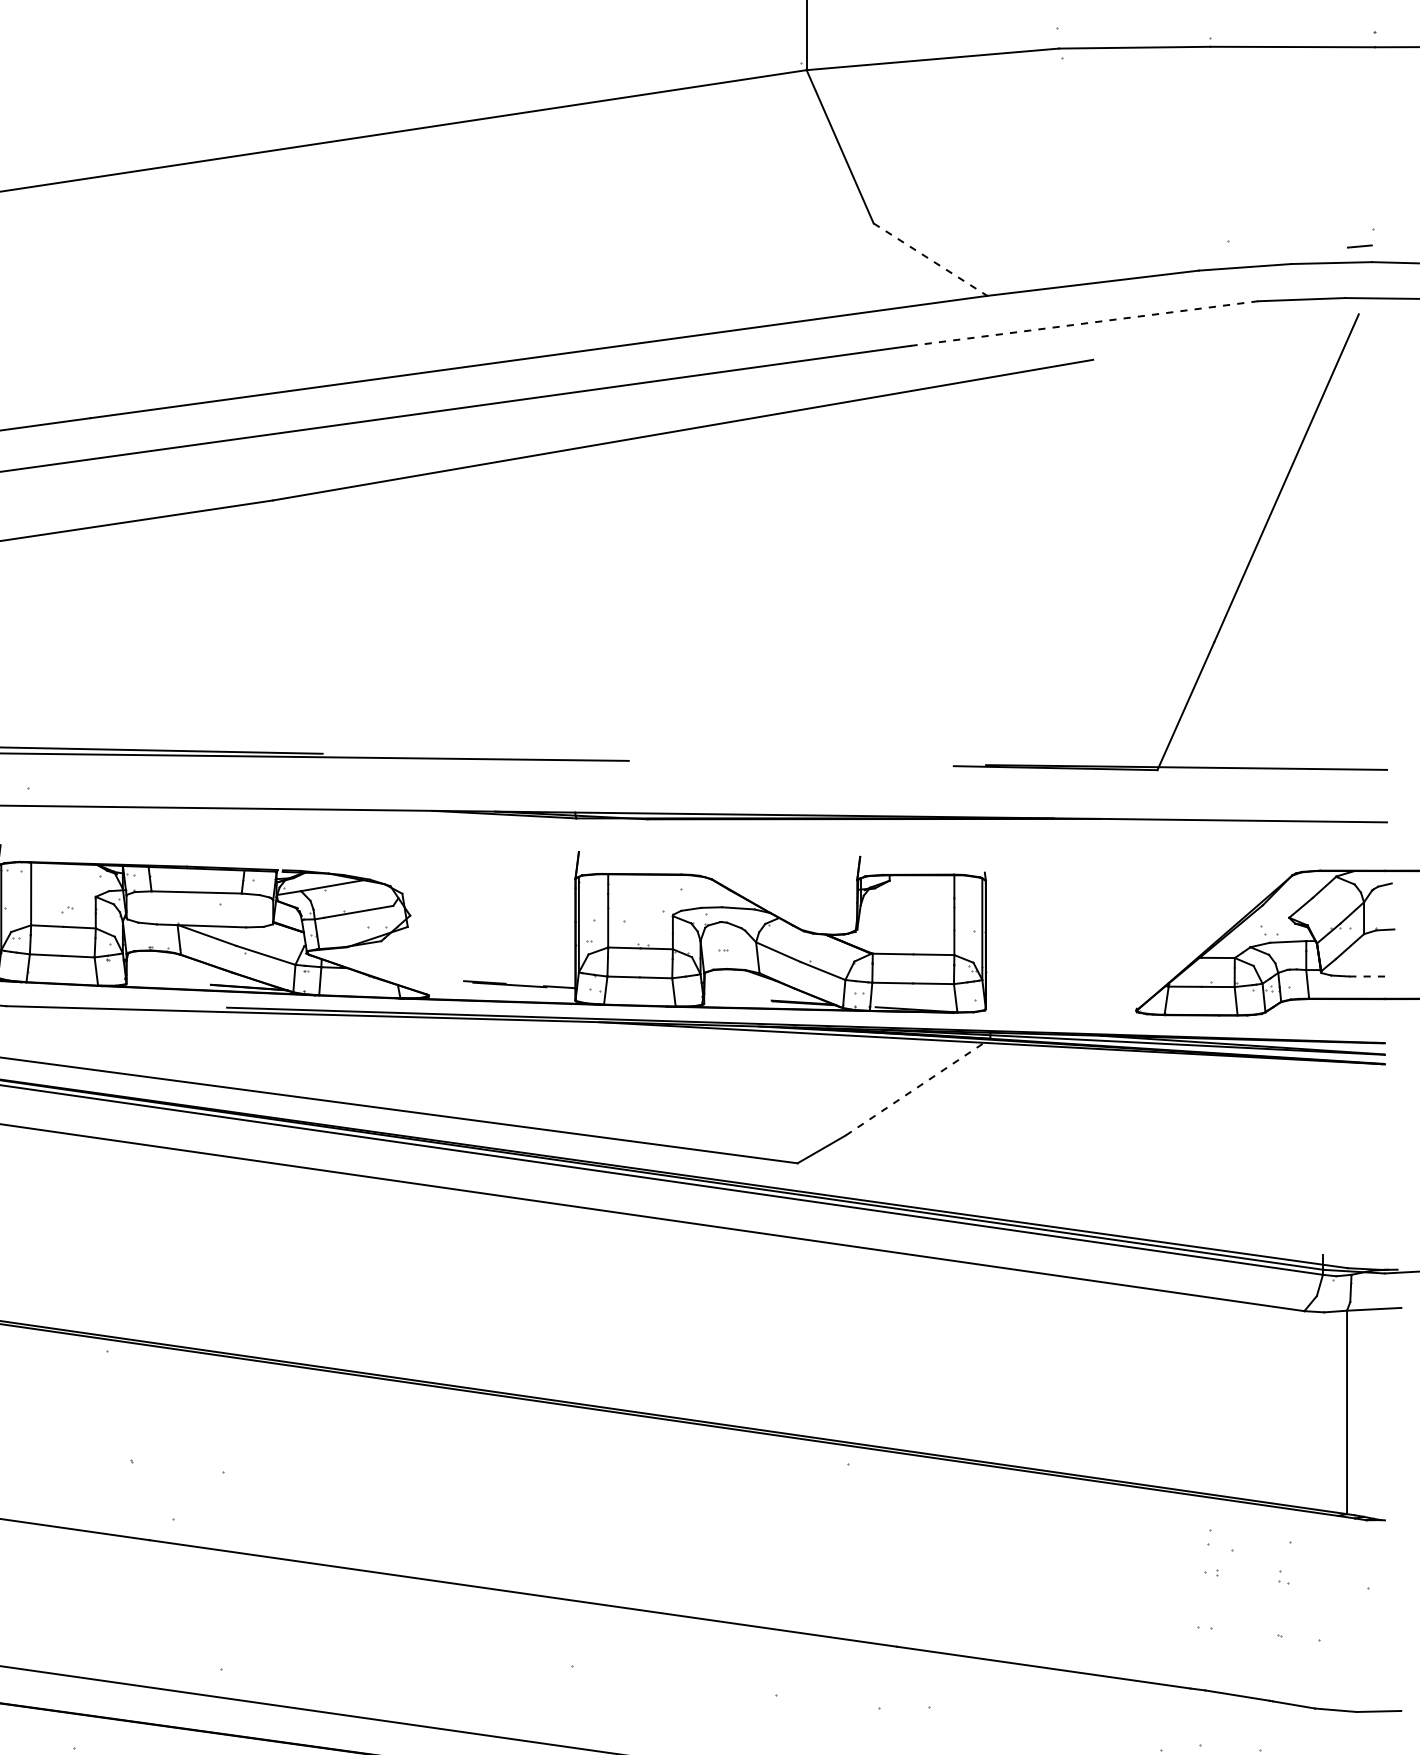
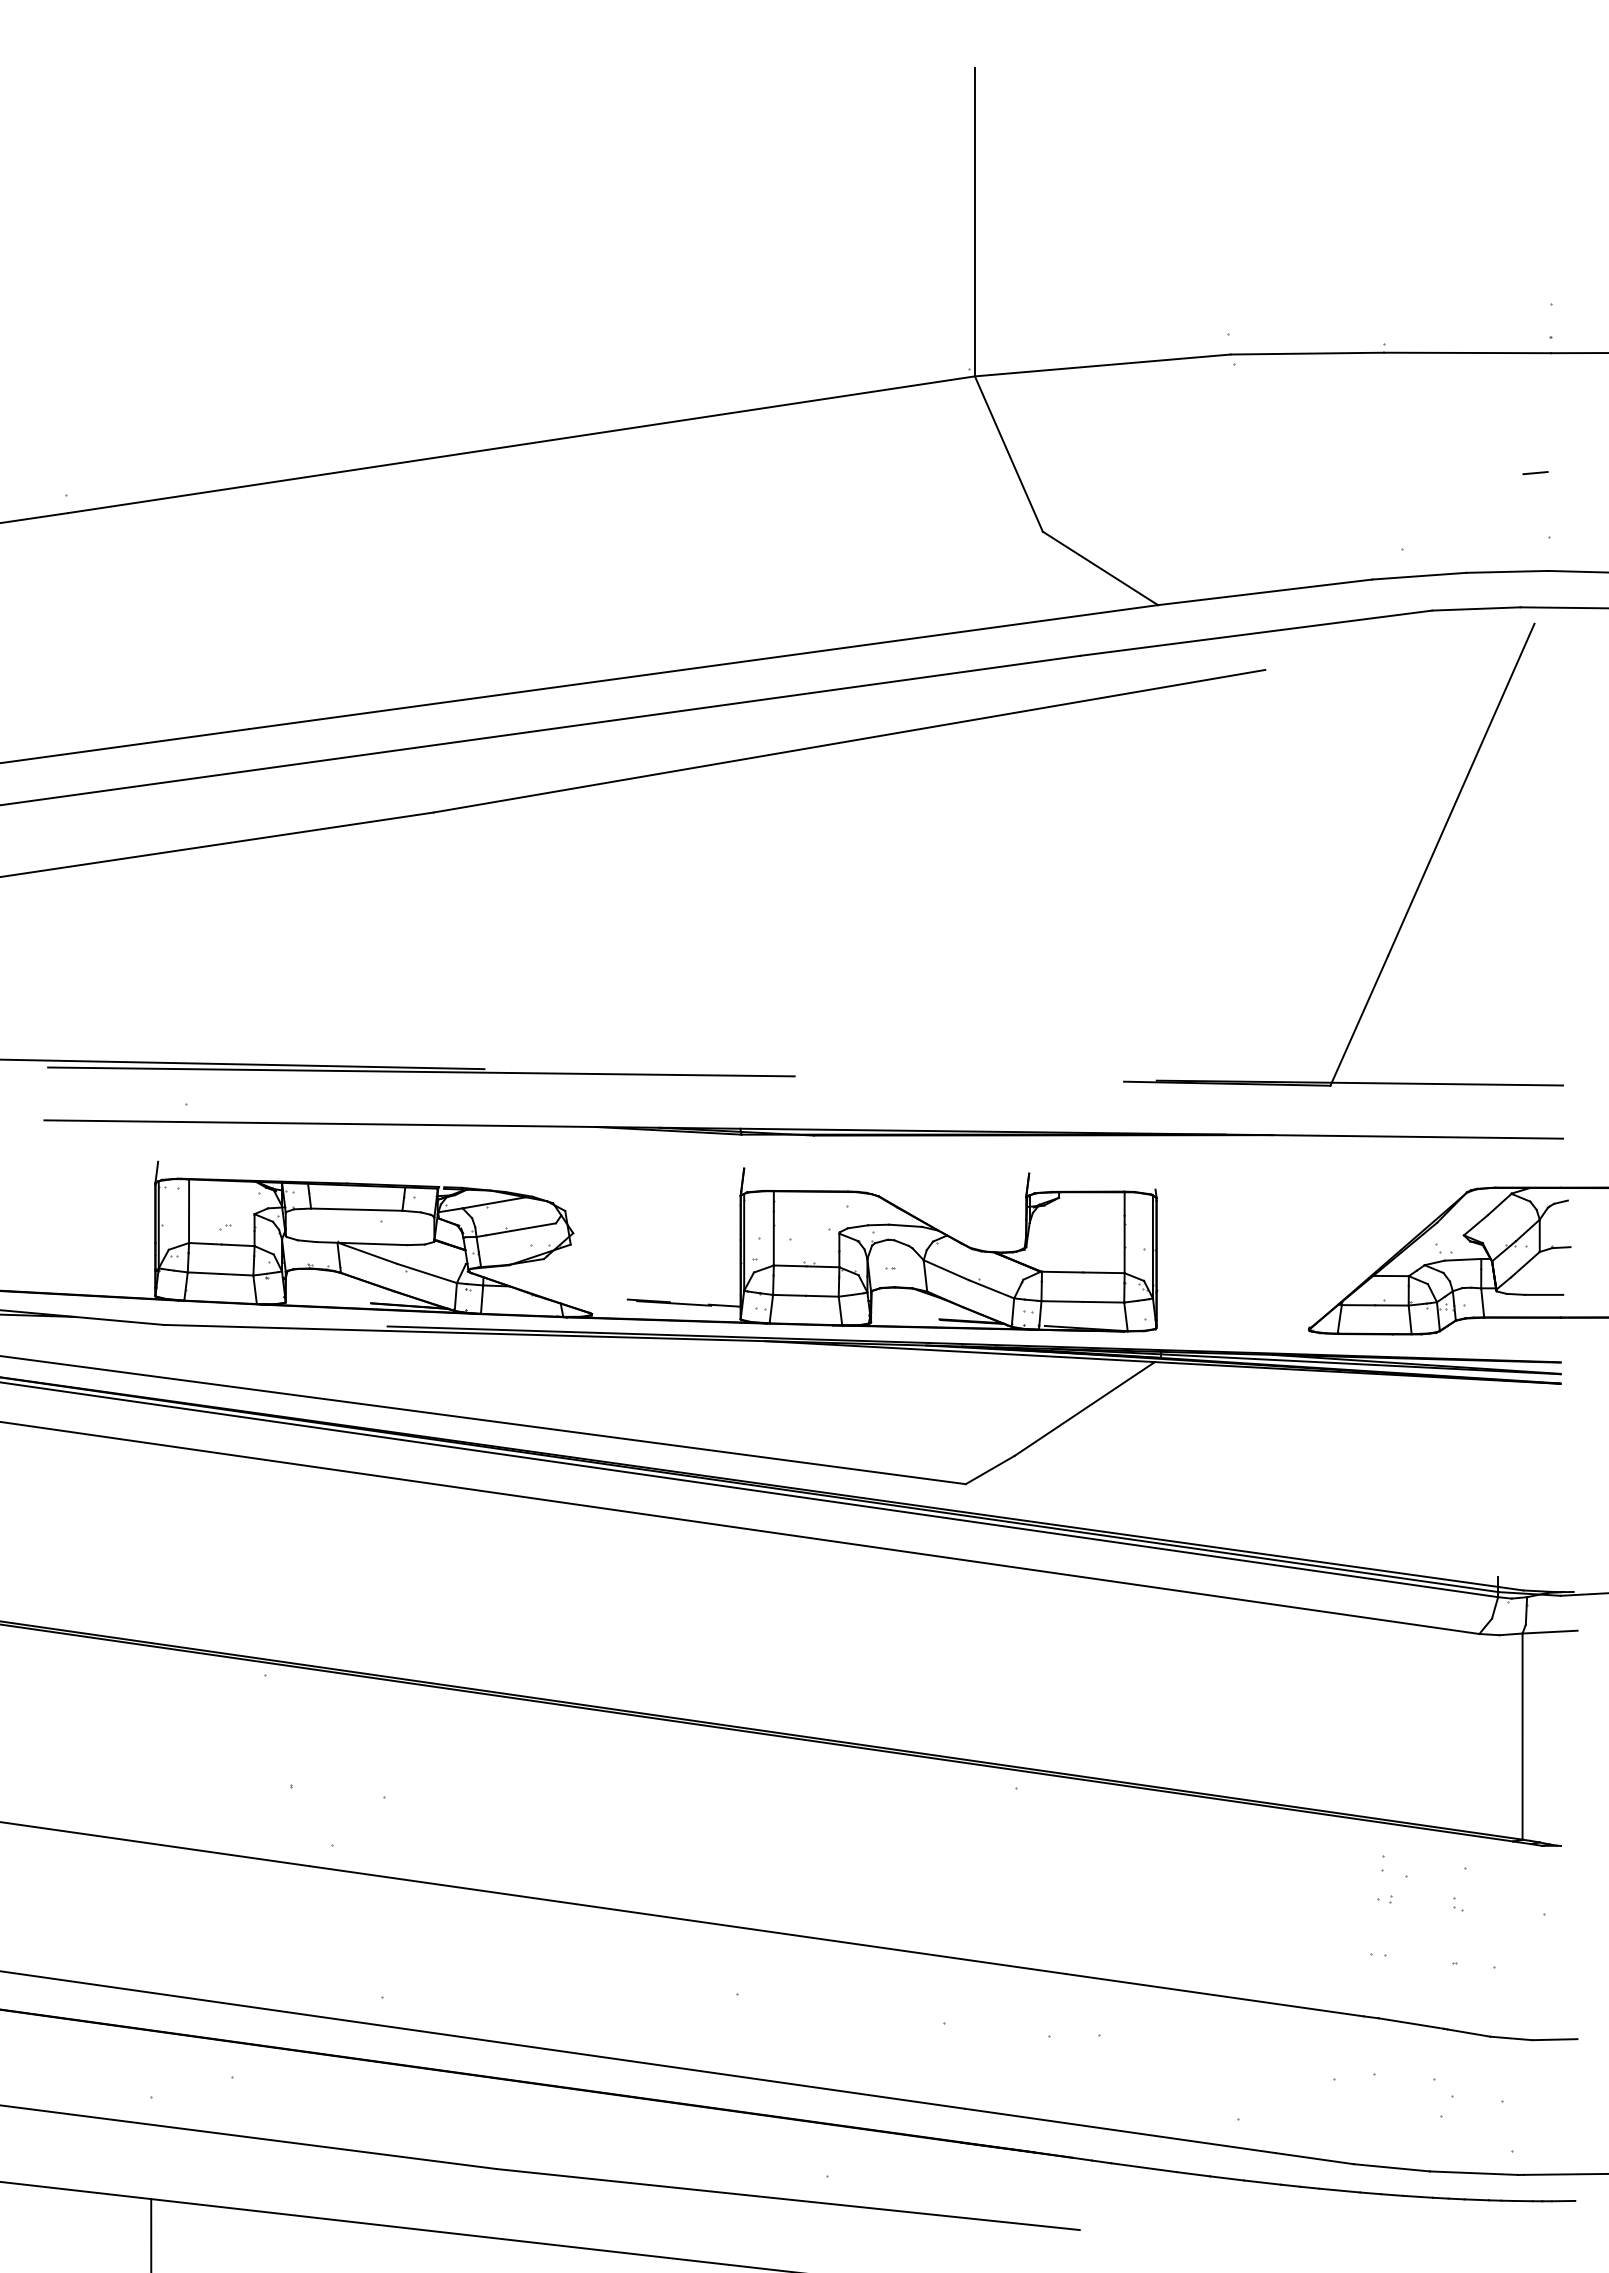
line: (1359, 246) -> (1535, 473), moved
line: (930, 259) -> (1100, 568), dashed -> solid
line: (1084, 323) -> (1256, 633), dashed -> solid
line: (1368, 976) -> (1544, 1294), dashed -> solid
line: (915, 1088) -> (1085, 1408), dashed -> solid

